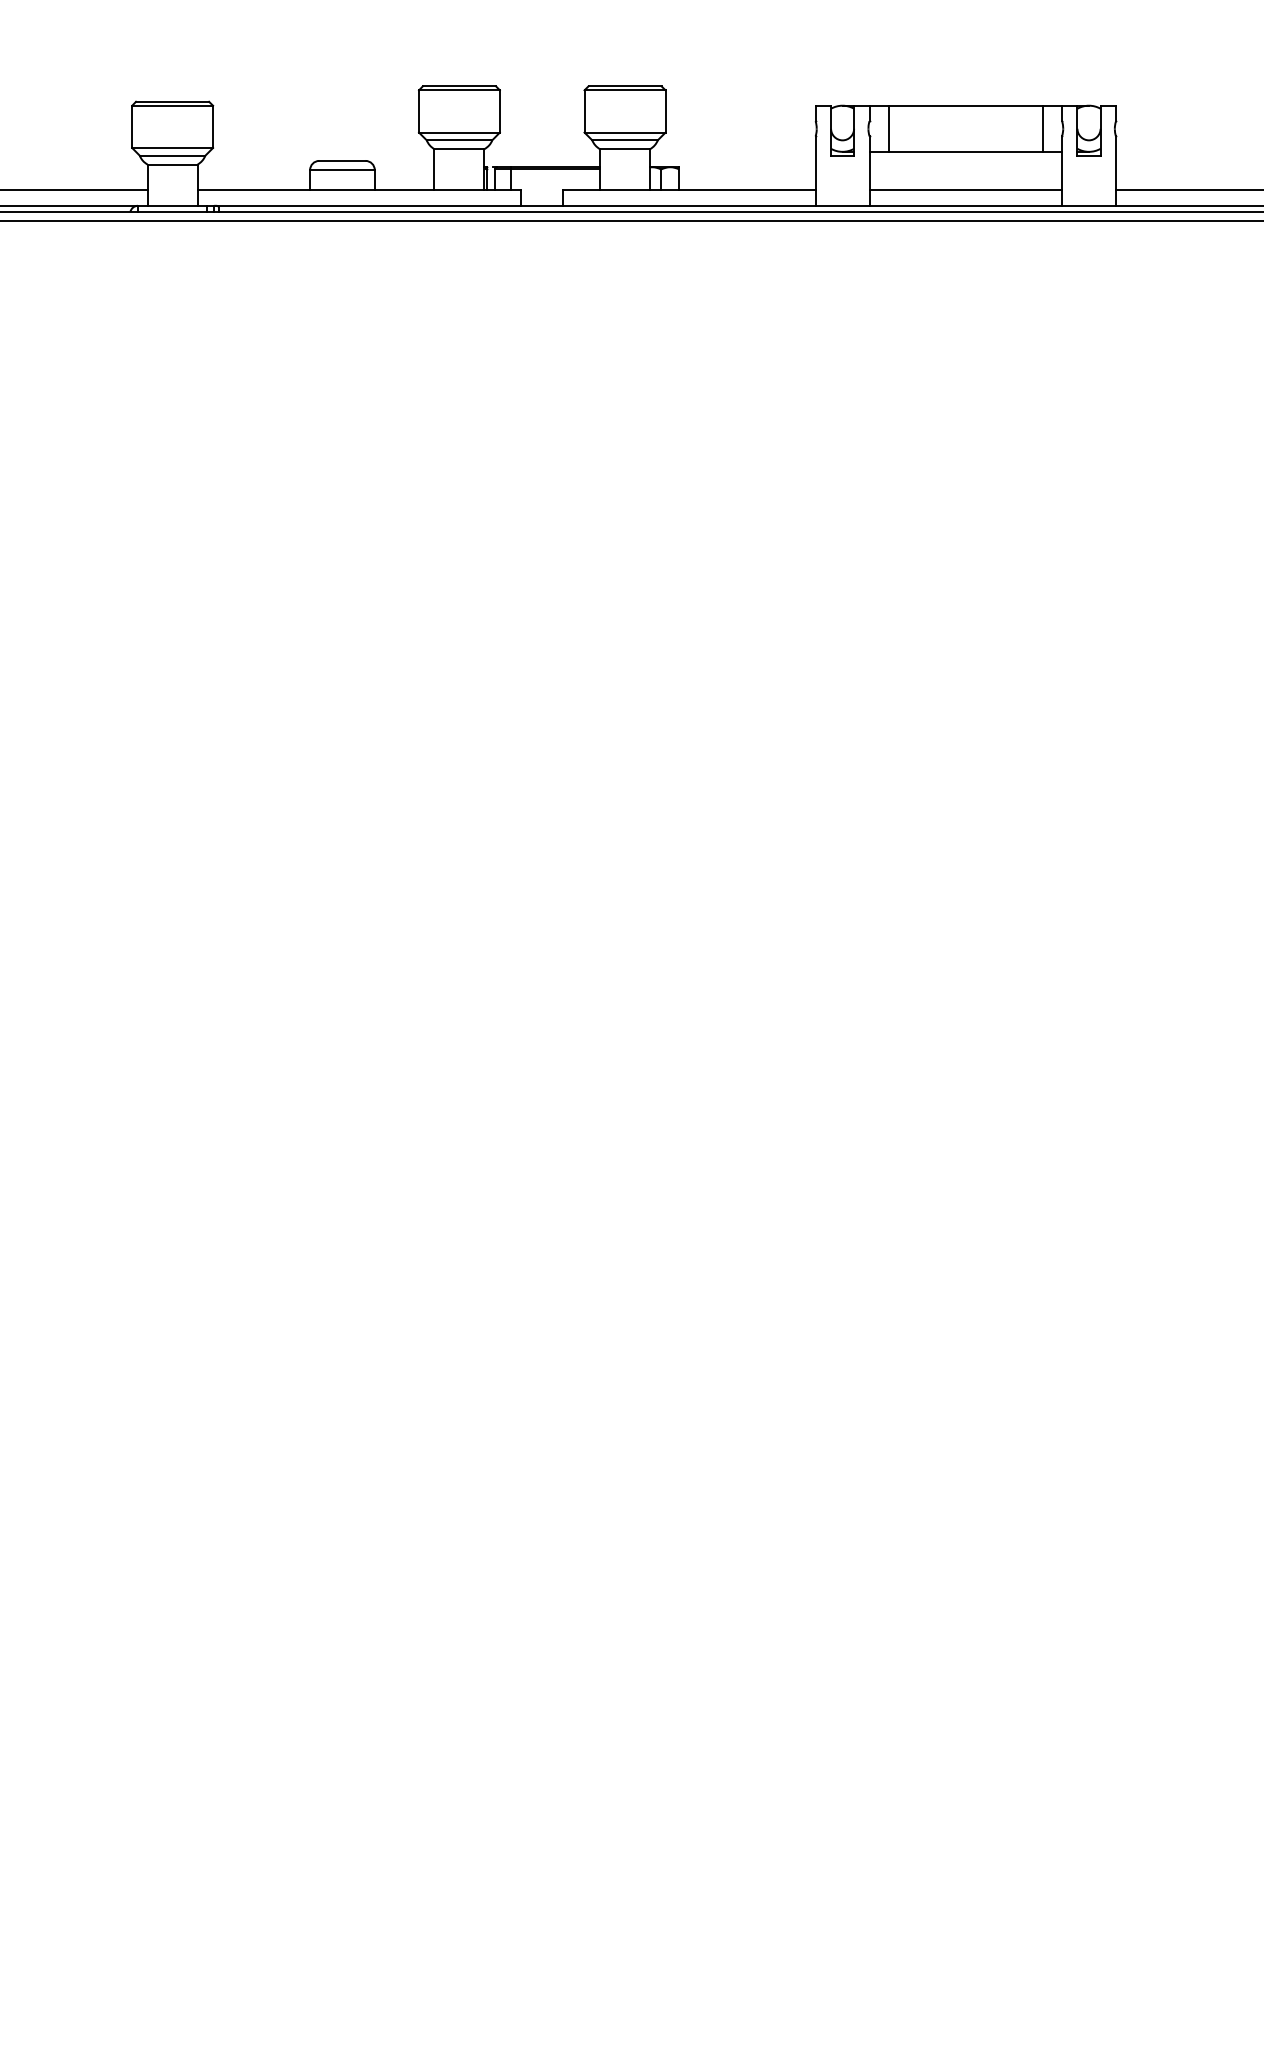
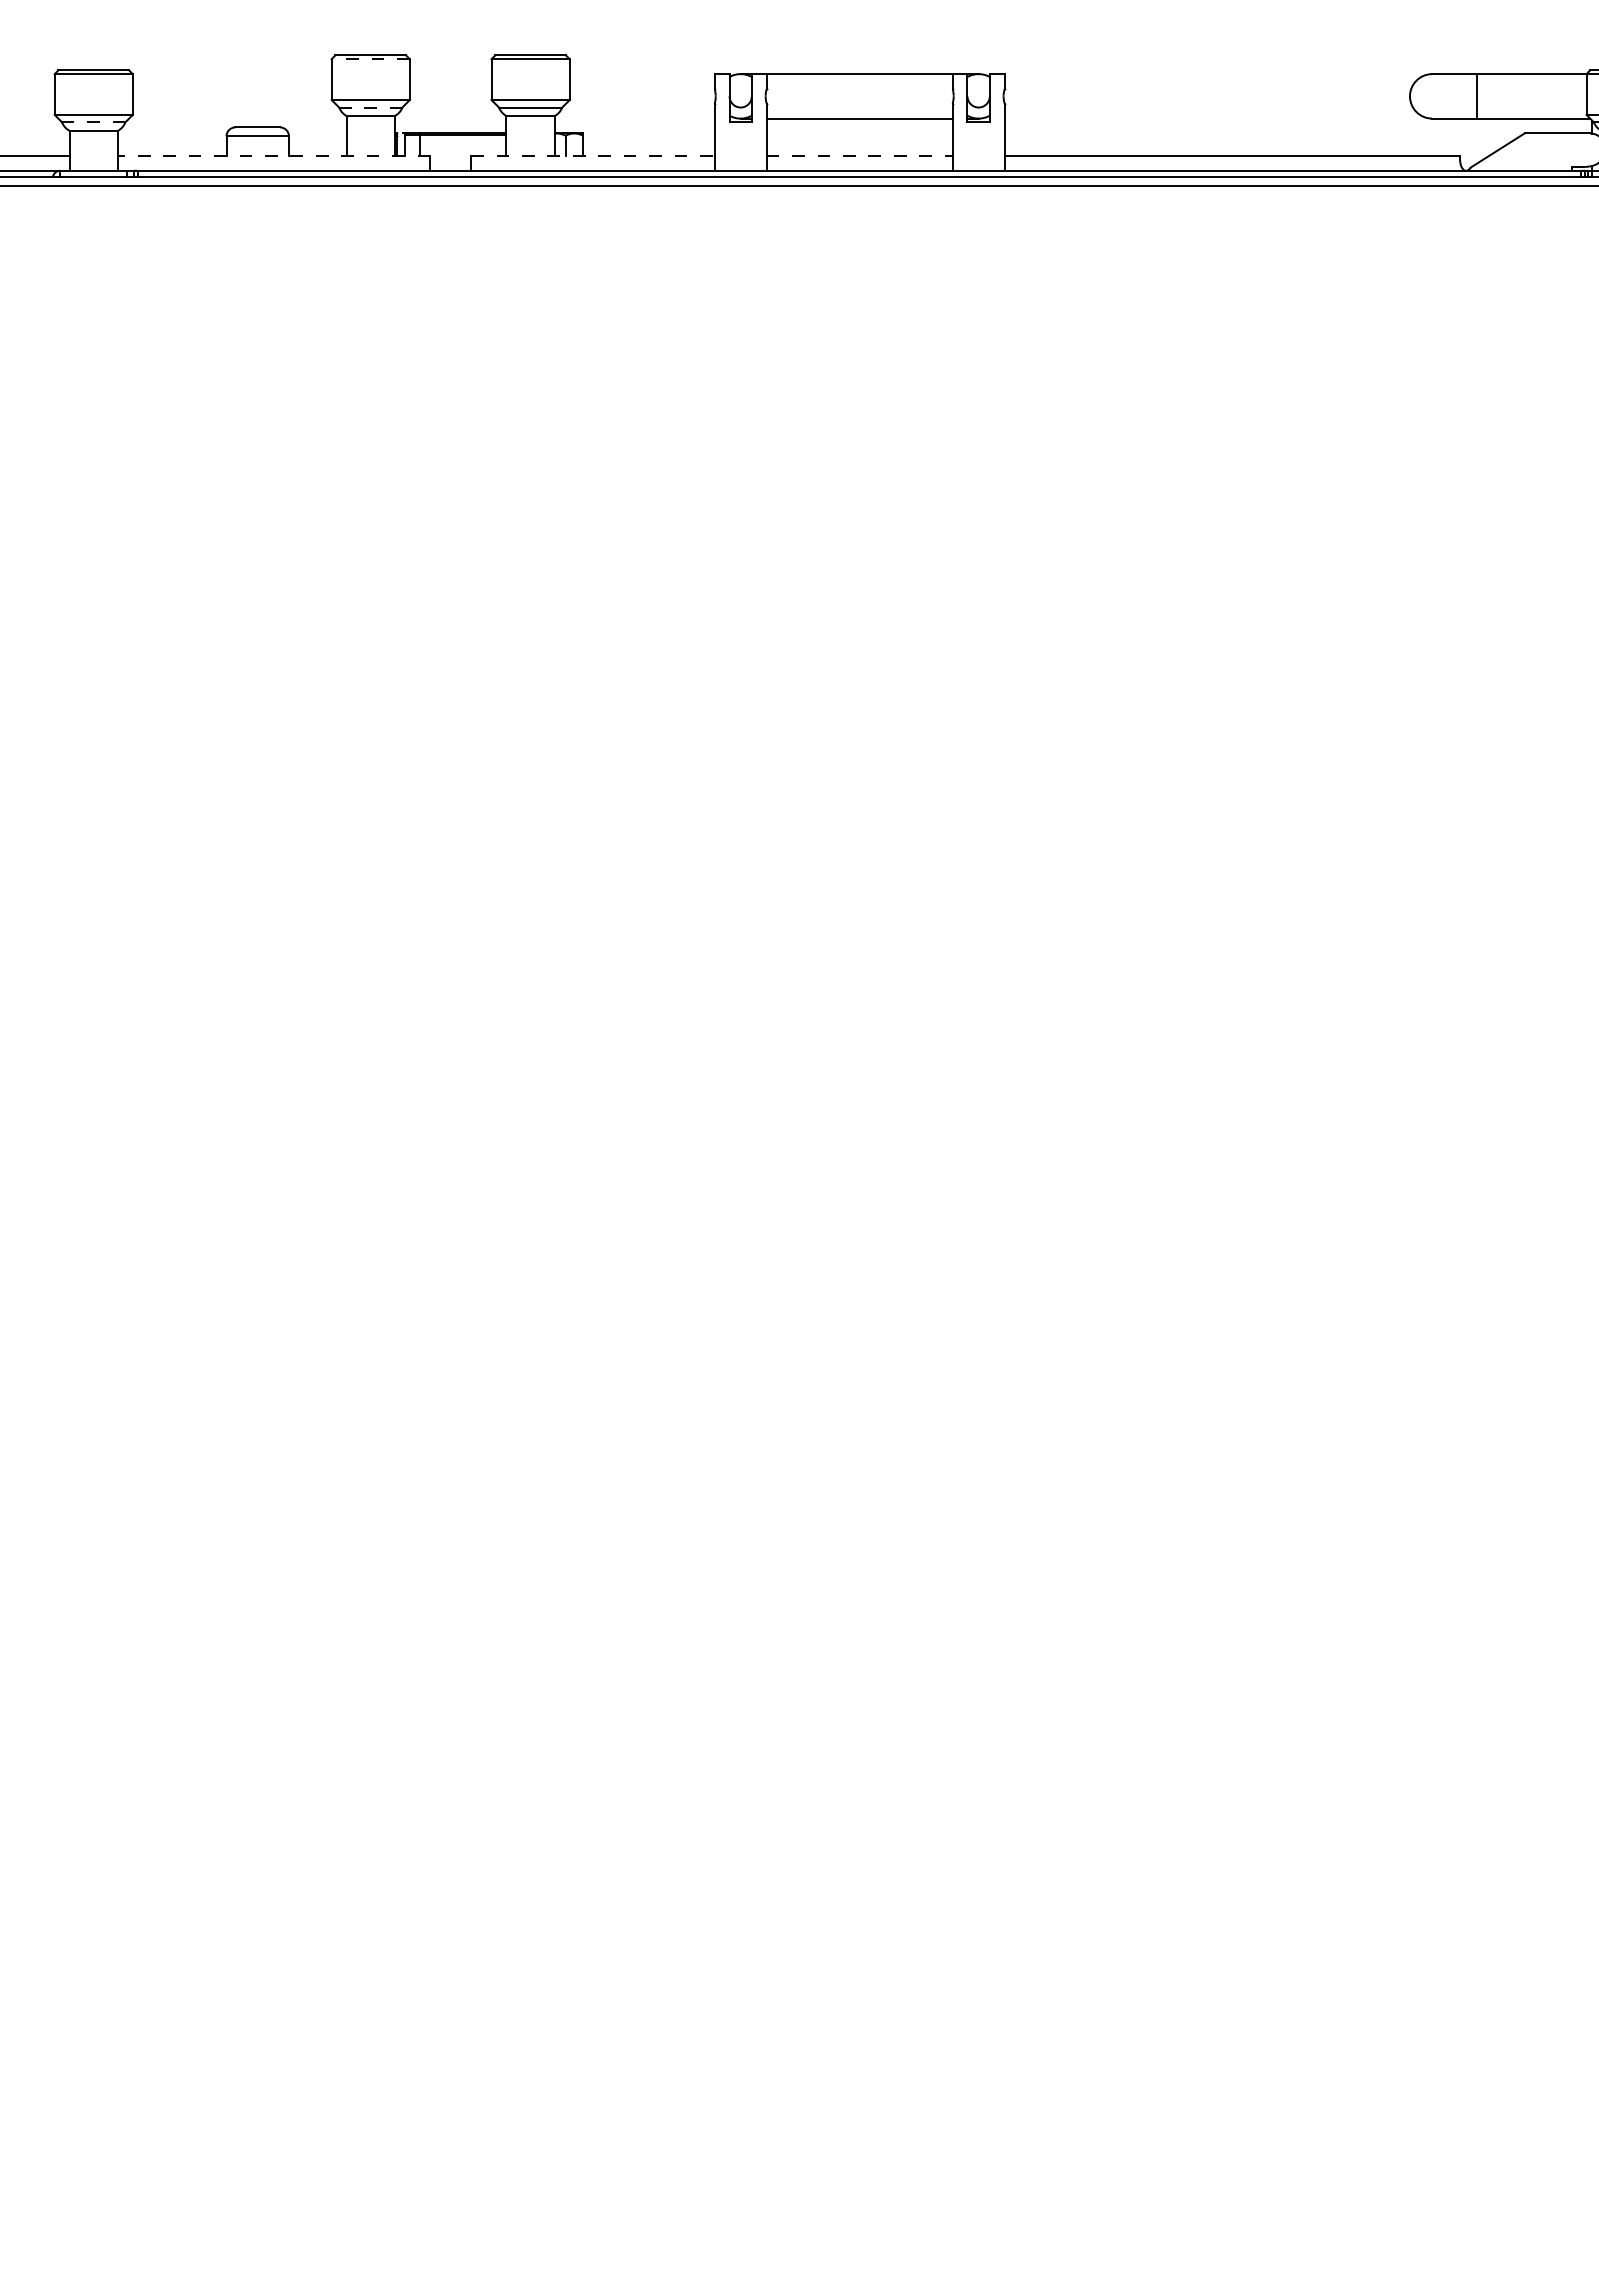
line: (459, 90) -> (370, 59), solid -> dashed
line: (888, 128) -> (785, 96), removed
line: (1043, 128) -> (934, 96), removed
line: (459, 140) -> (370, 107), solid -> dashed
line: (172, 155) -> (93, 122), solid -> dashed
line: (358, 190) -> (273, 155), solid -> dashed
line: (689, 190) -> (592, 155), solid -> dashed
line: (965, 190) -> (859, 155), solid -> dashed

